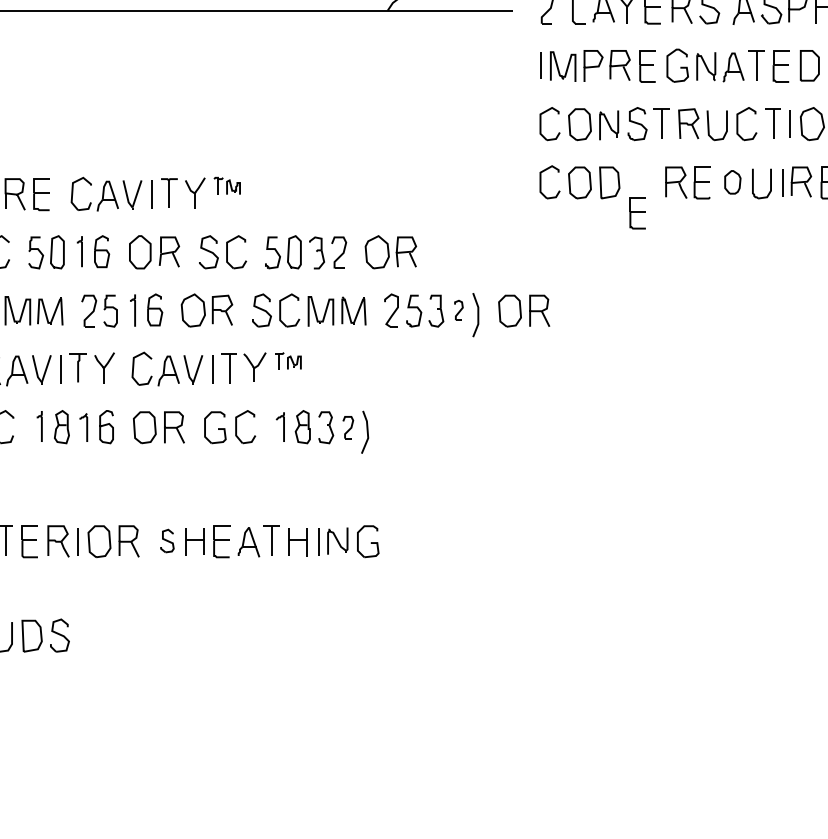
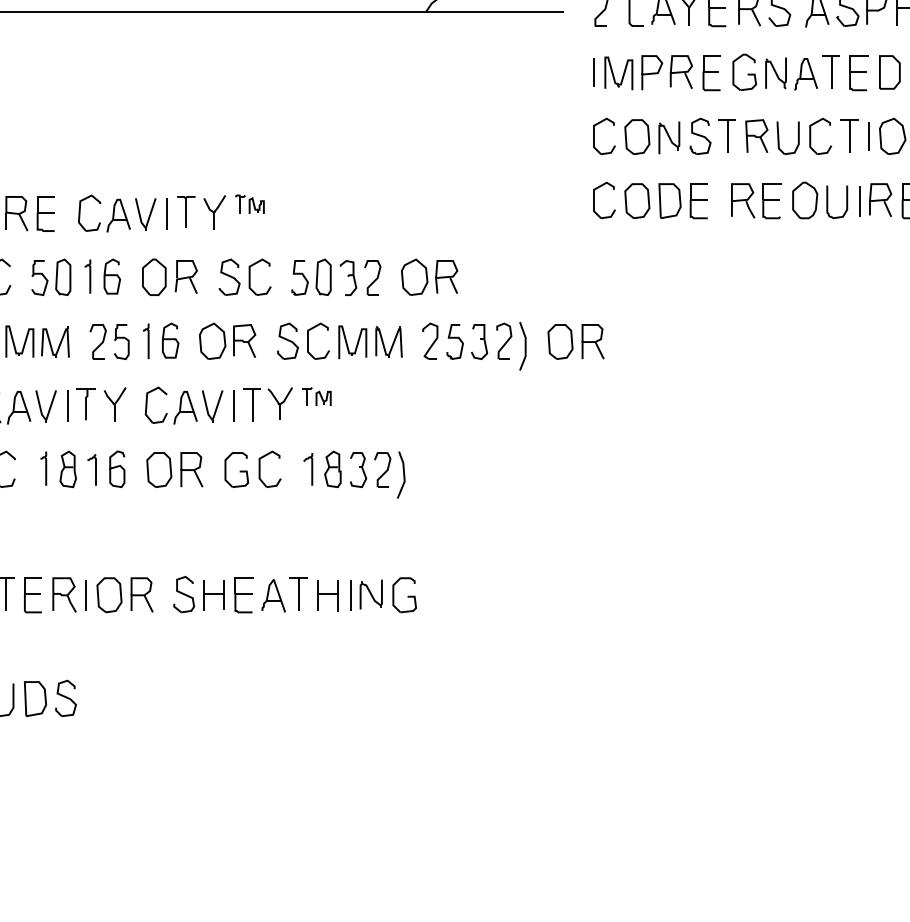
part: (733, 182) -> (805, 200), size x1.43
part: (637, 213) -> (698, 201), moved
part: (459, 309) -> (504, 340), size x1.67
part: (348, 427) -> (382, 469), size x1.43
part: (166, 541) -> (183, 594), size x1.43

